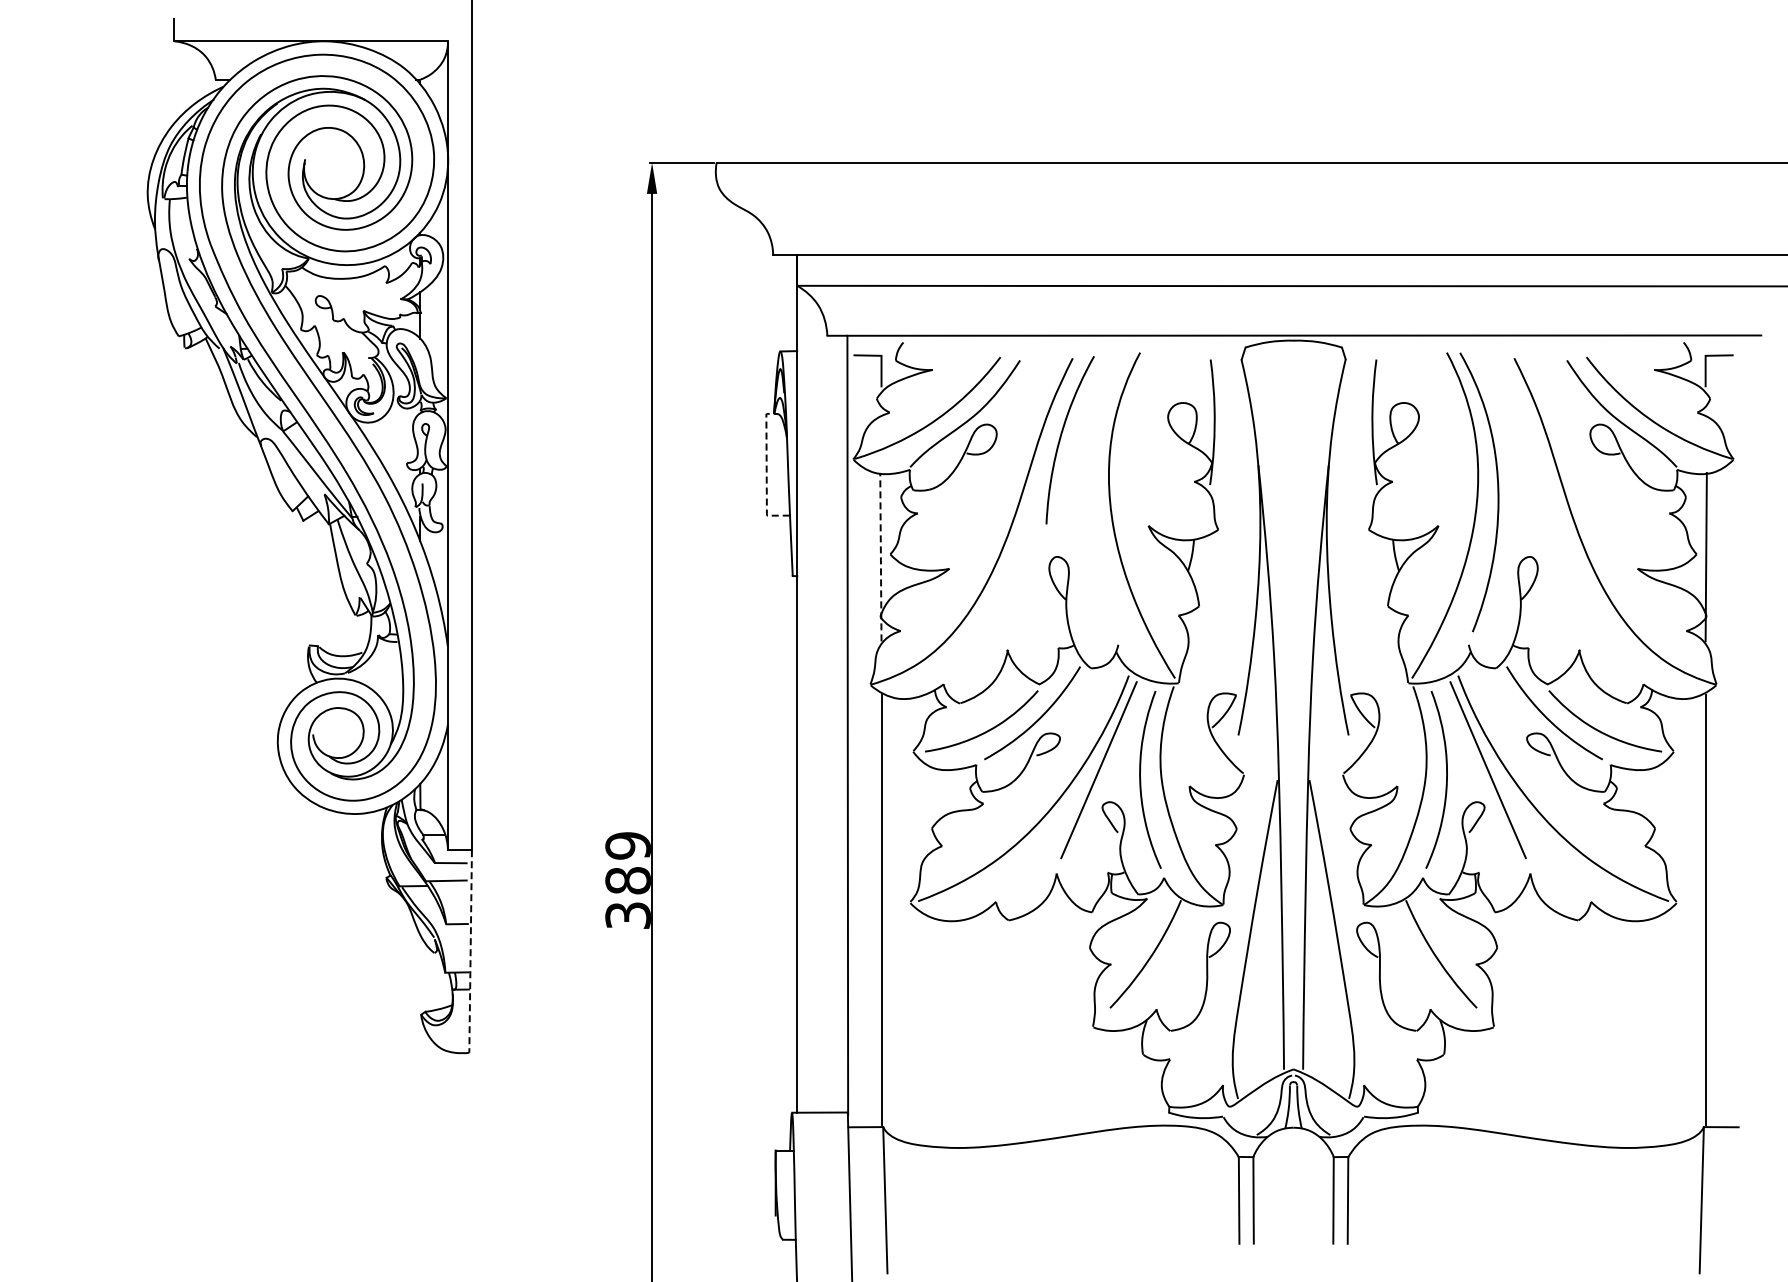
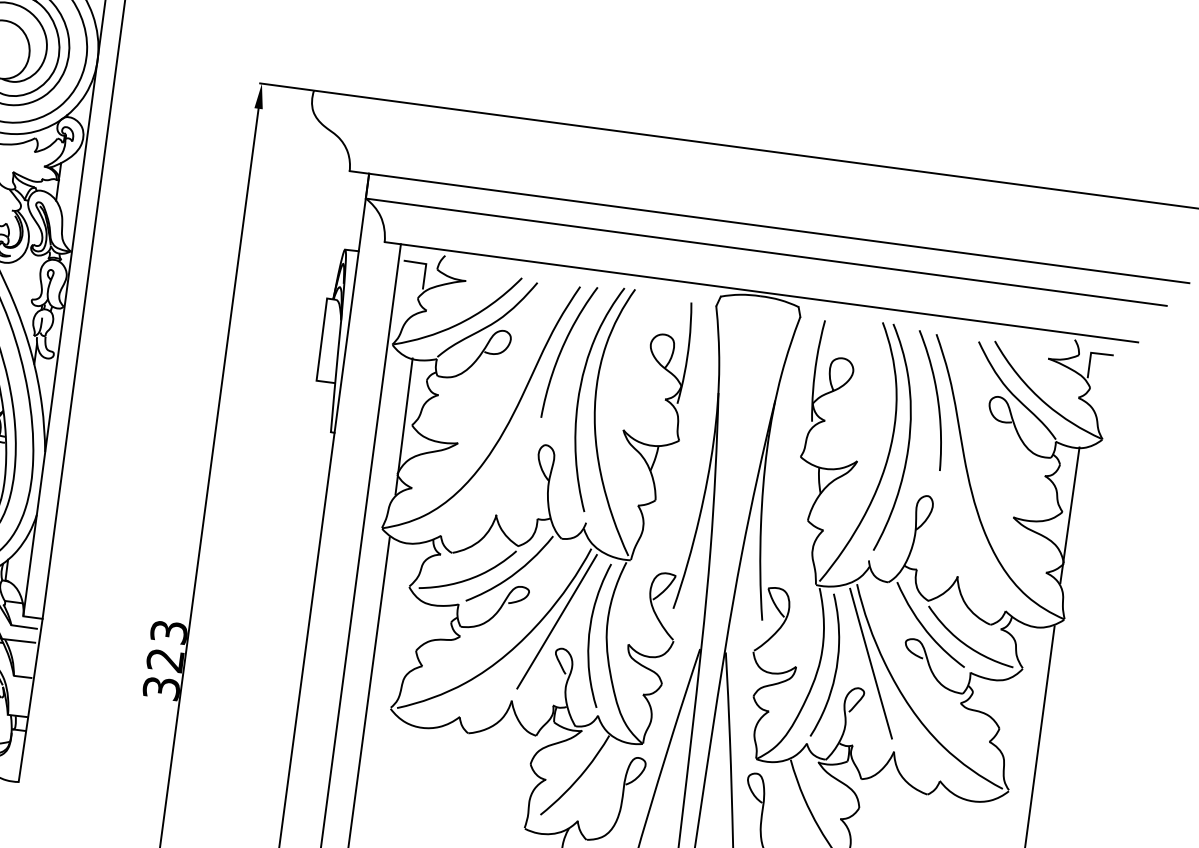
curve: (1525, 437) -> (937, 399), added
line: (766, 469) -> (321, 343), dashed -> solid
curve: (1089, 492) -> (579, 396), added
line: (880, 556) -> (403, 425), dashed -> solid
text: (627, 863) -> (166, 646), 389 -> 323
line: (470, 951) -> (30, 700), dashed -> solid

